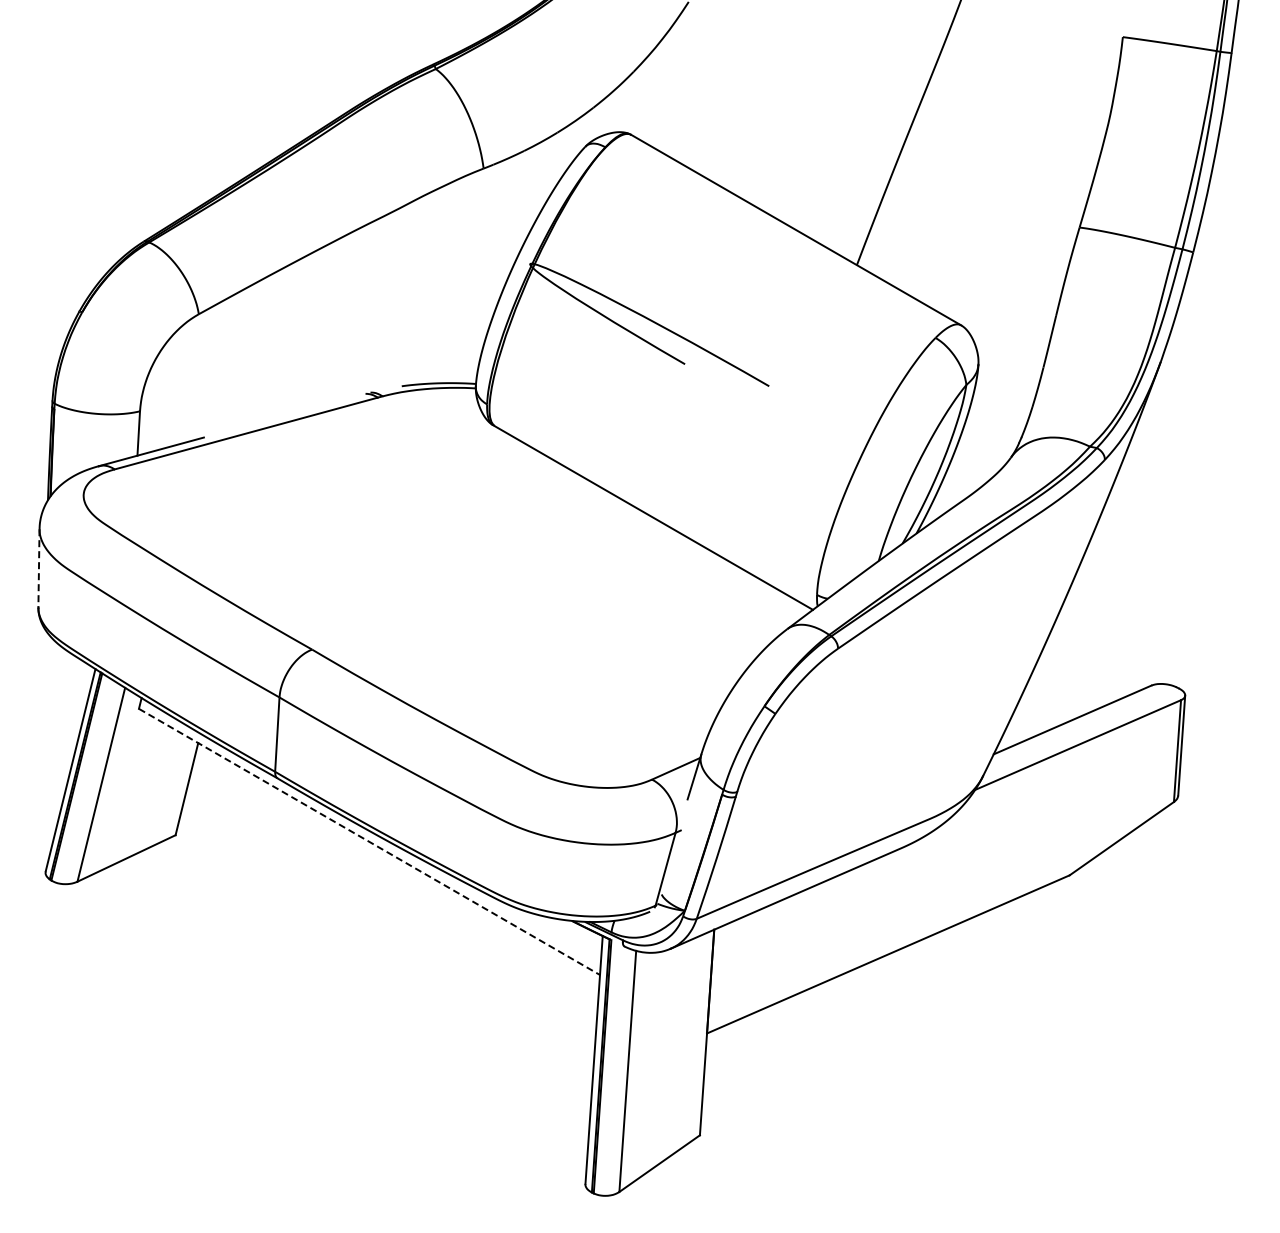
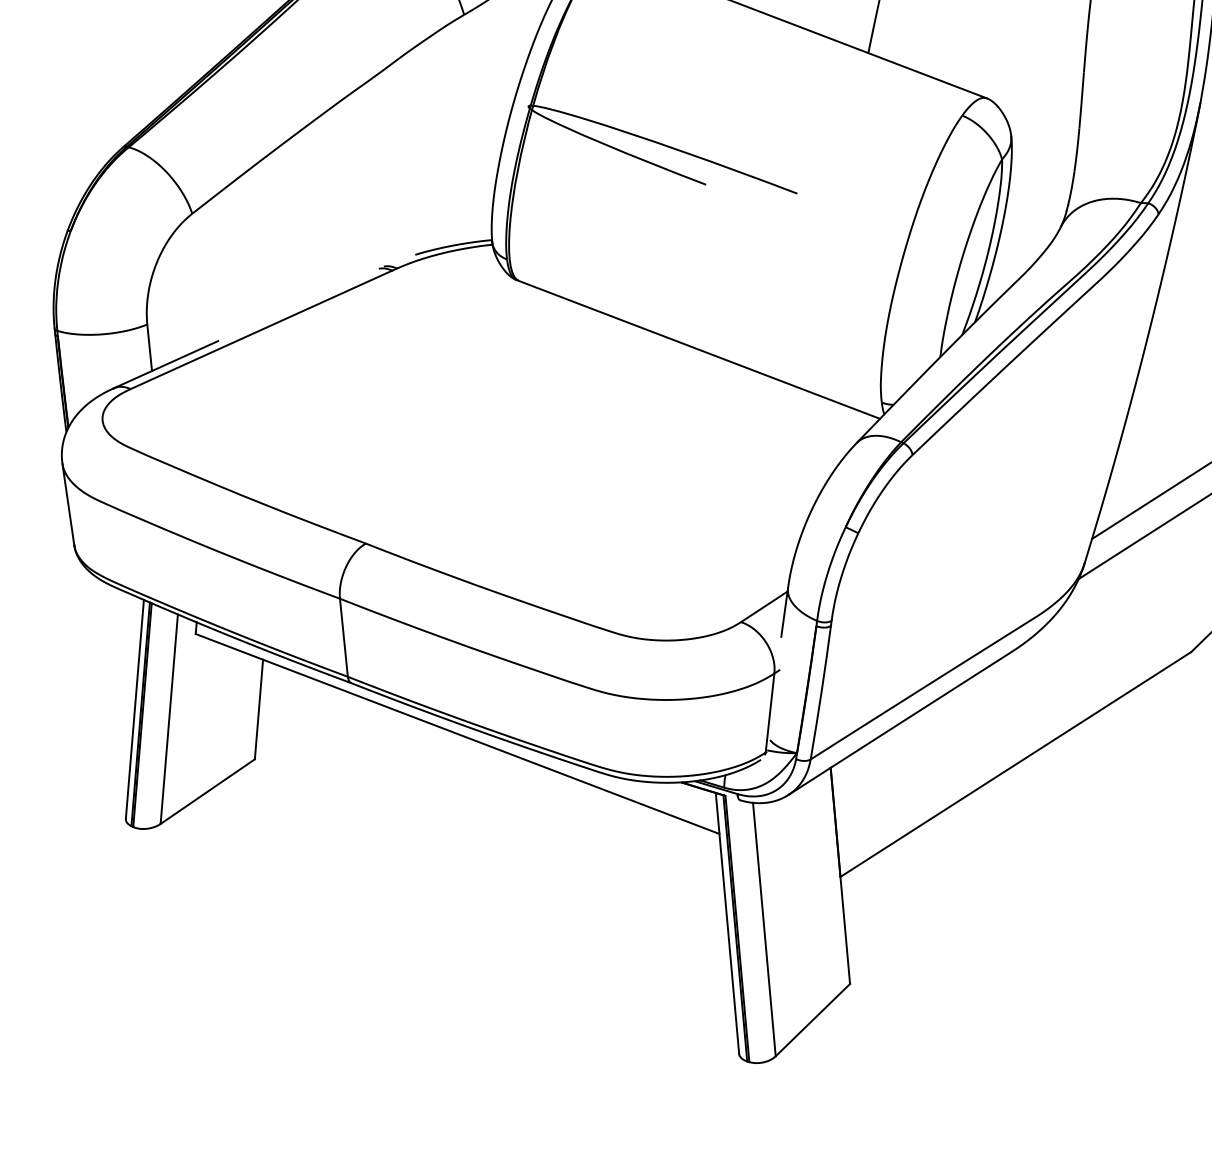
line: (38, 568) -> (67, 504), dashed -> solid
line: (369, 842) -> (457, 734), dashed -> solid

